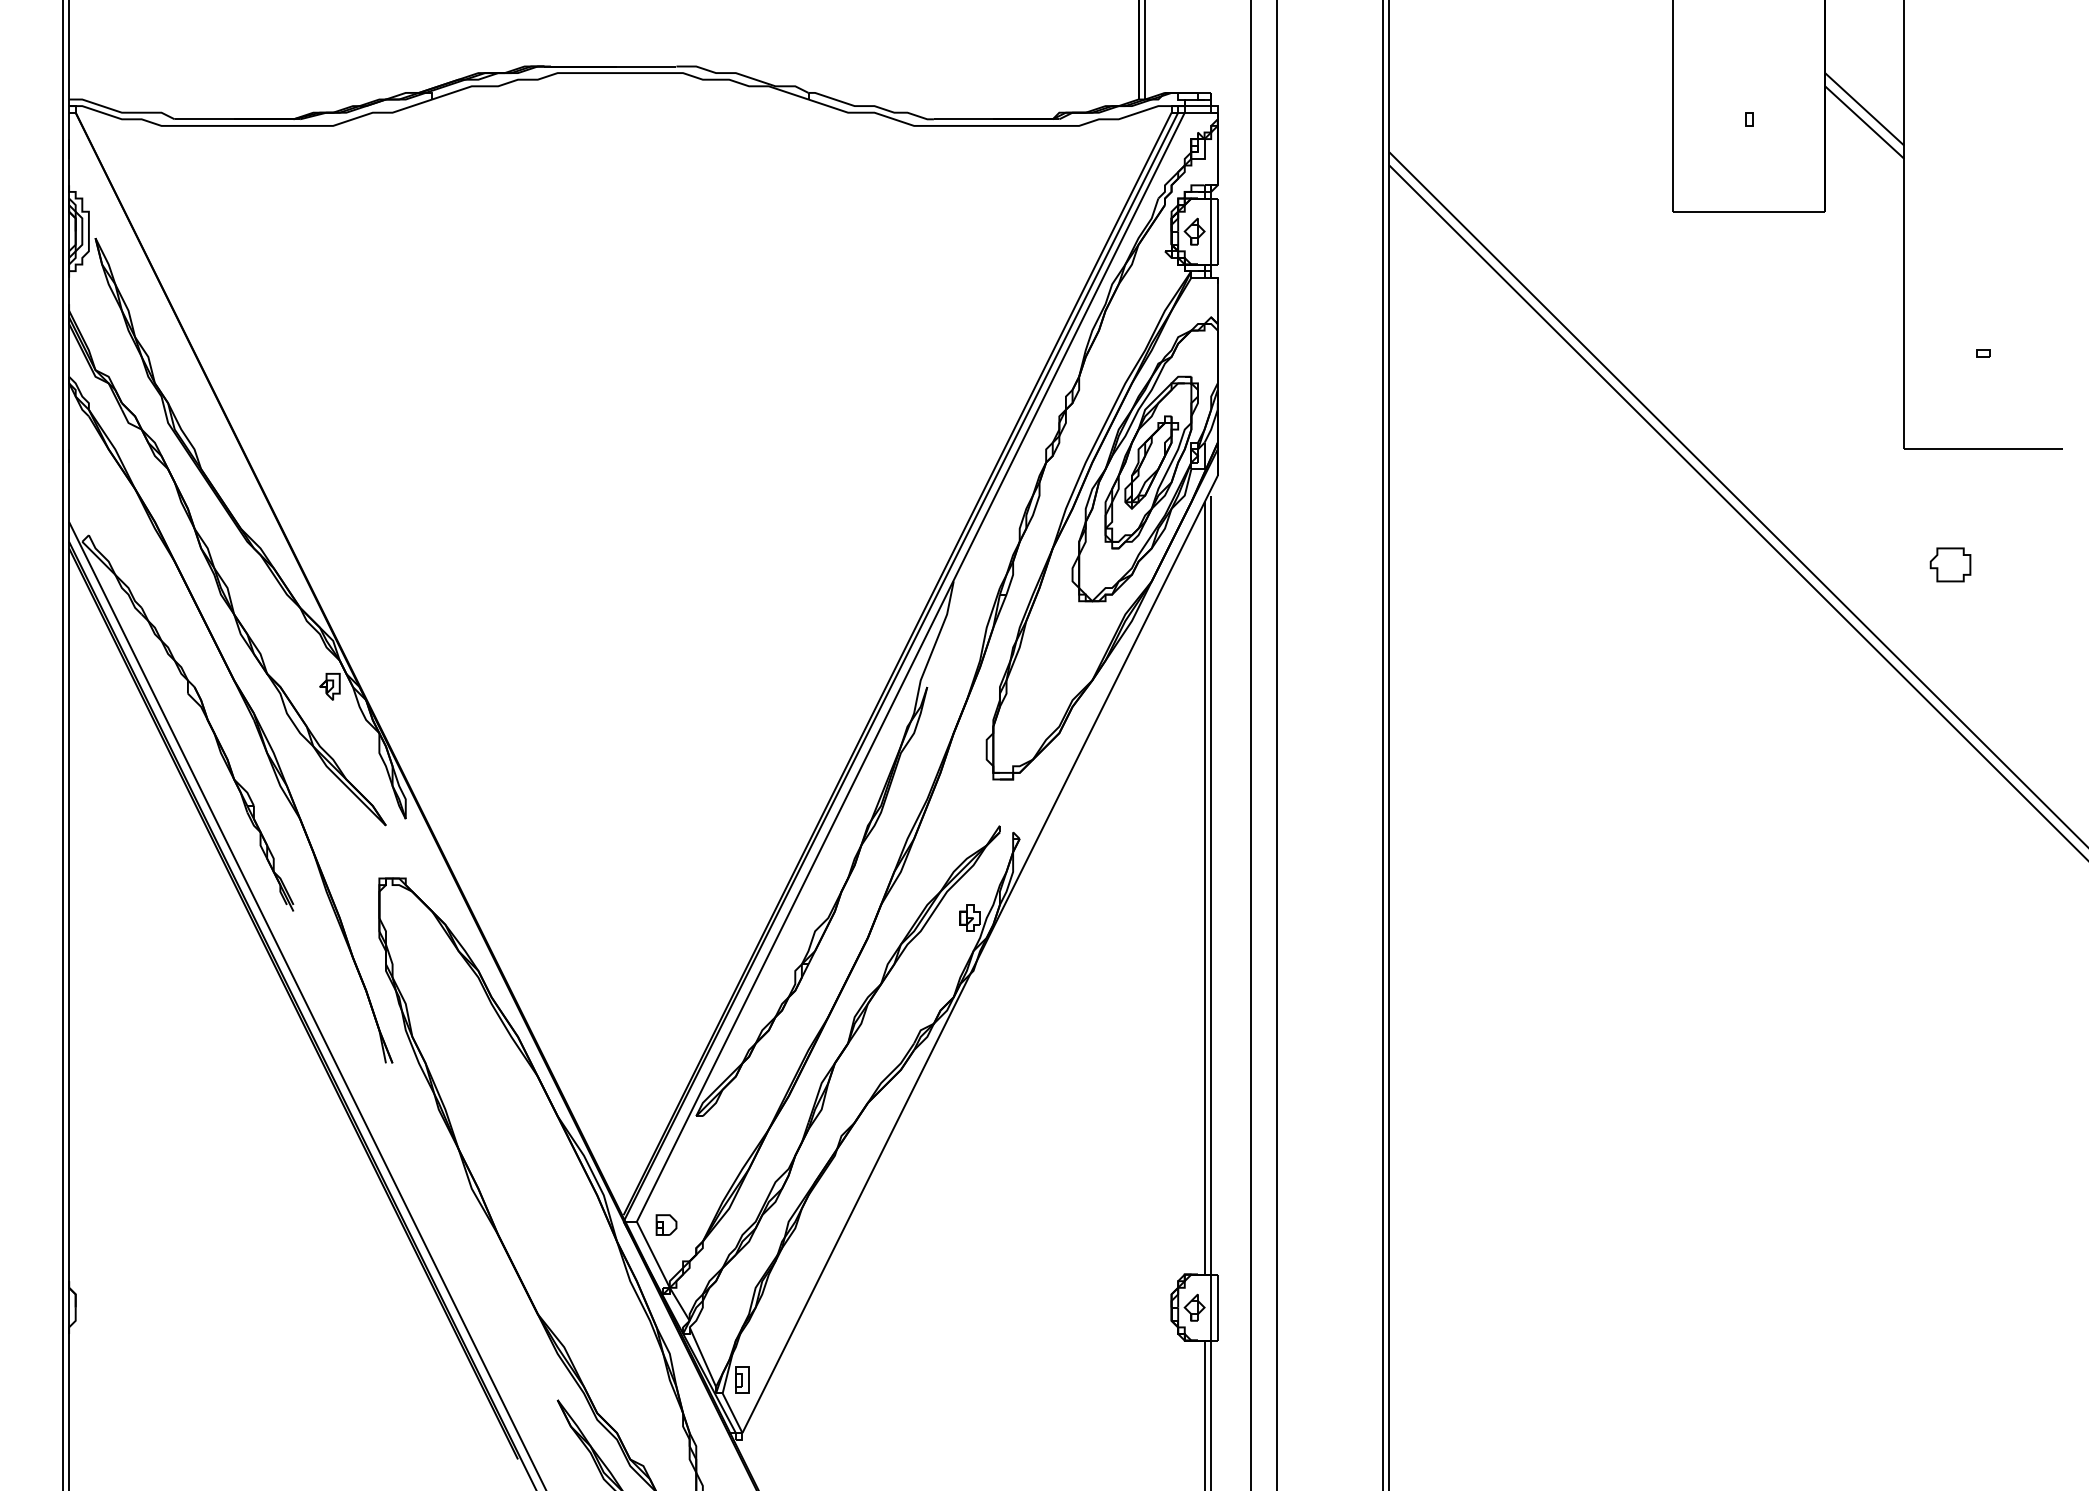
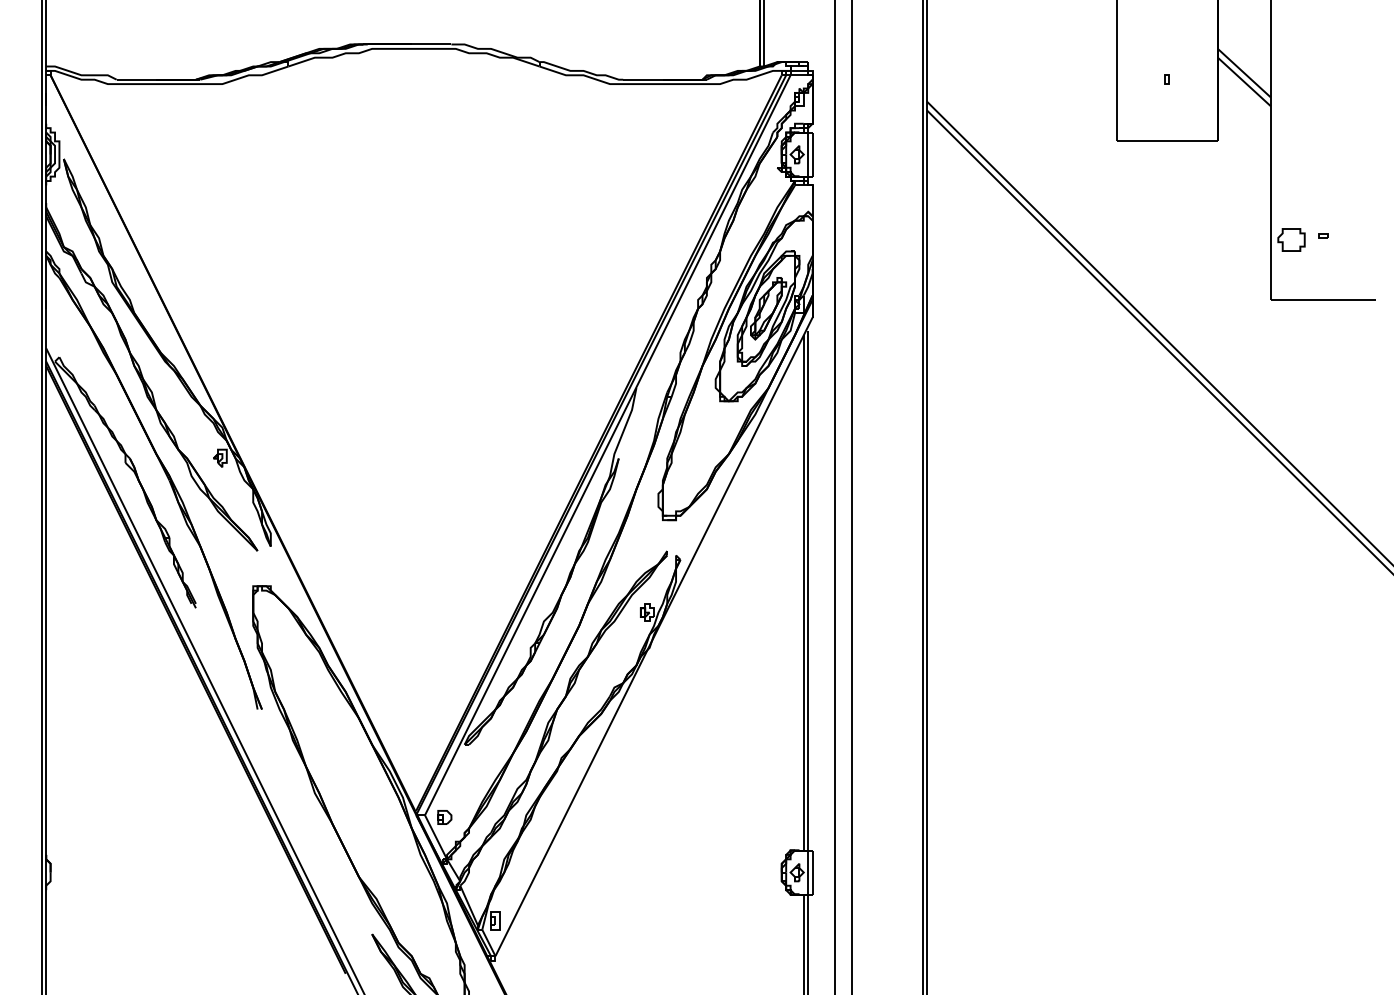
part: (1950, 564) -> (1291, 239), moved

